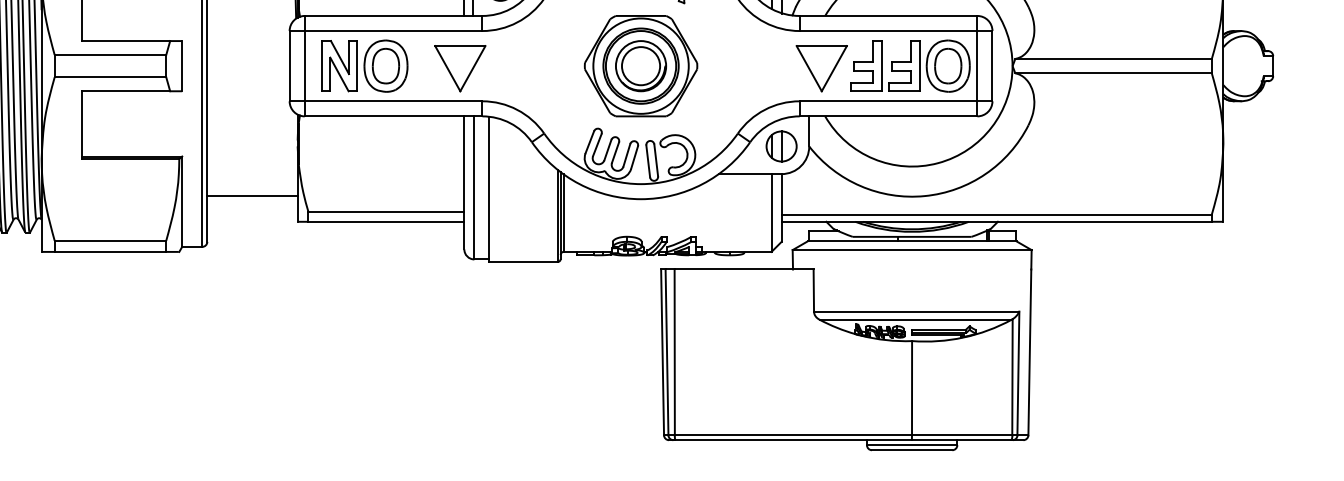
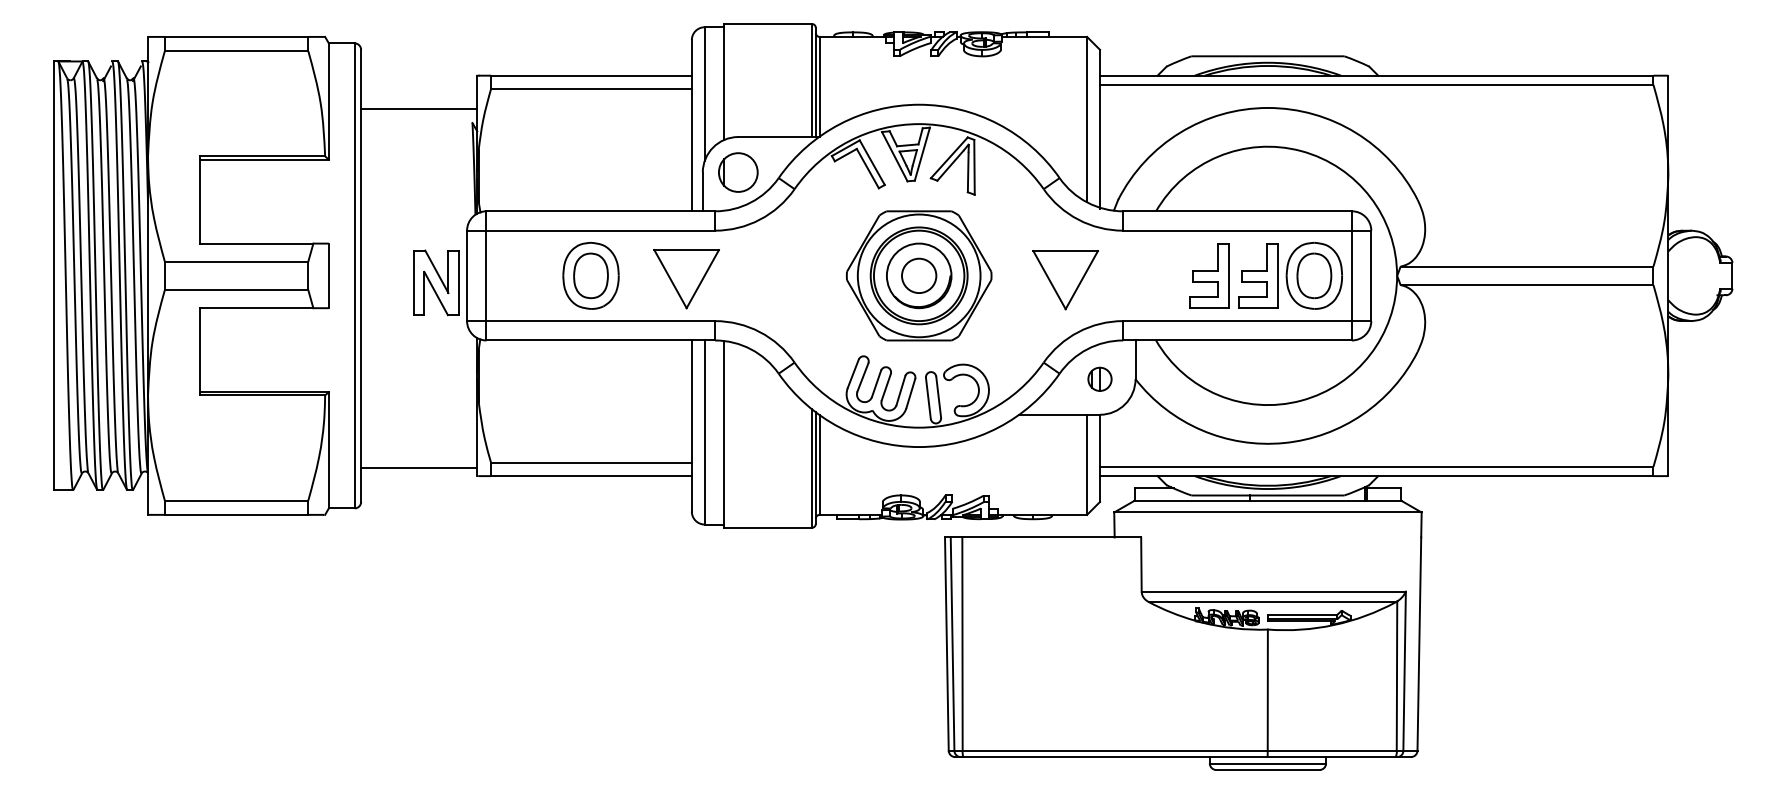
part: (339, 65) -> (436, 282), moved
circle: (640, 65) -> (918, 275), size x0.7
part: (821, 68) -> (1065, 280), moved
part: (781, 146) -> (1099, 379), size x0.6
line: (252, 195) -> (419, 467), moved

